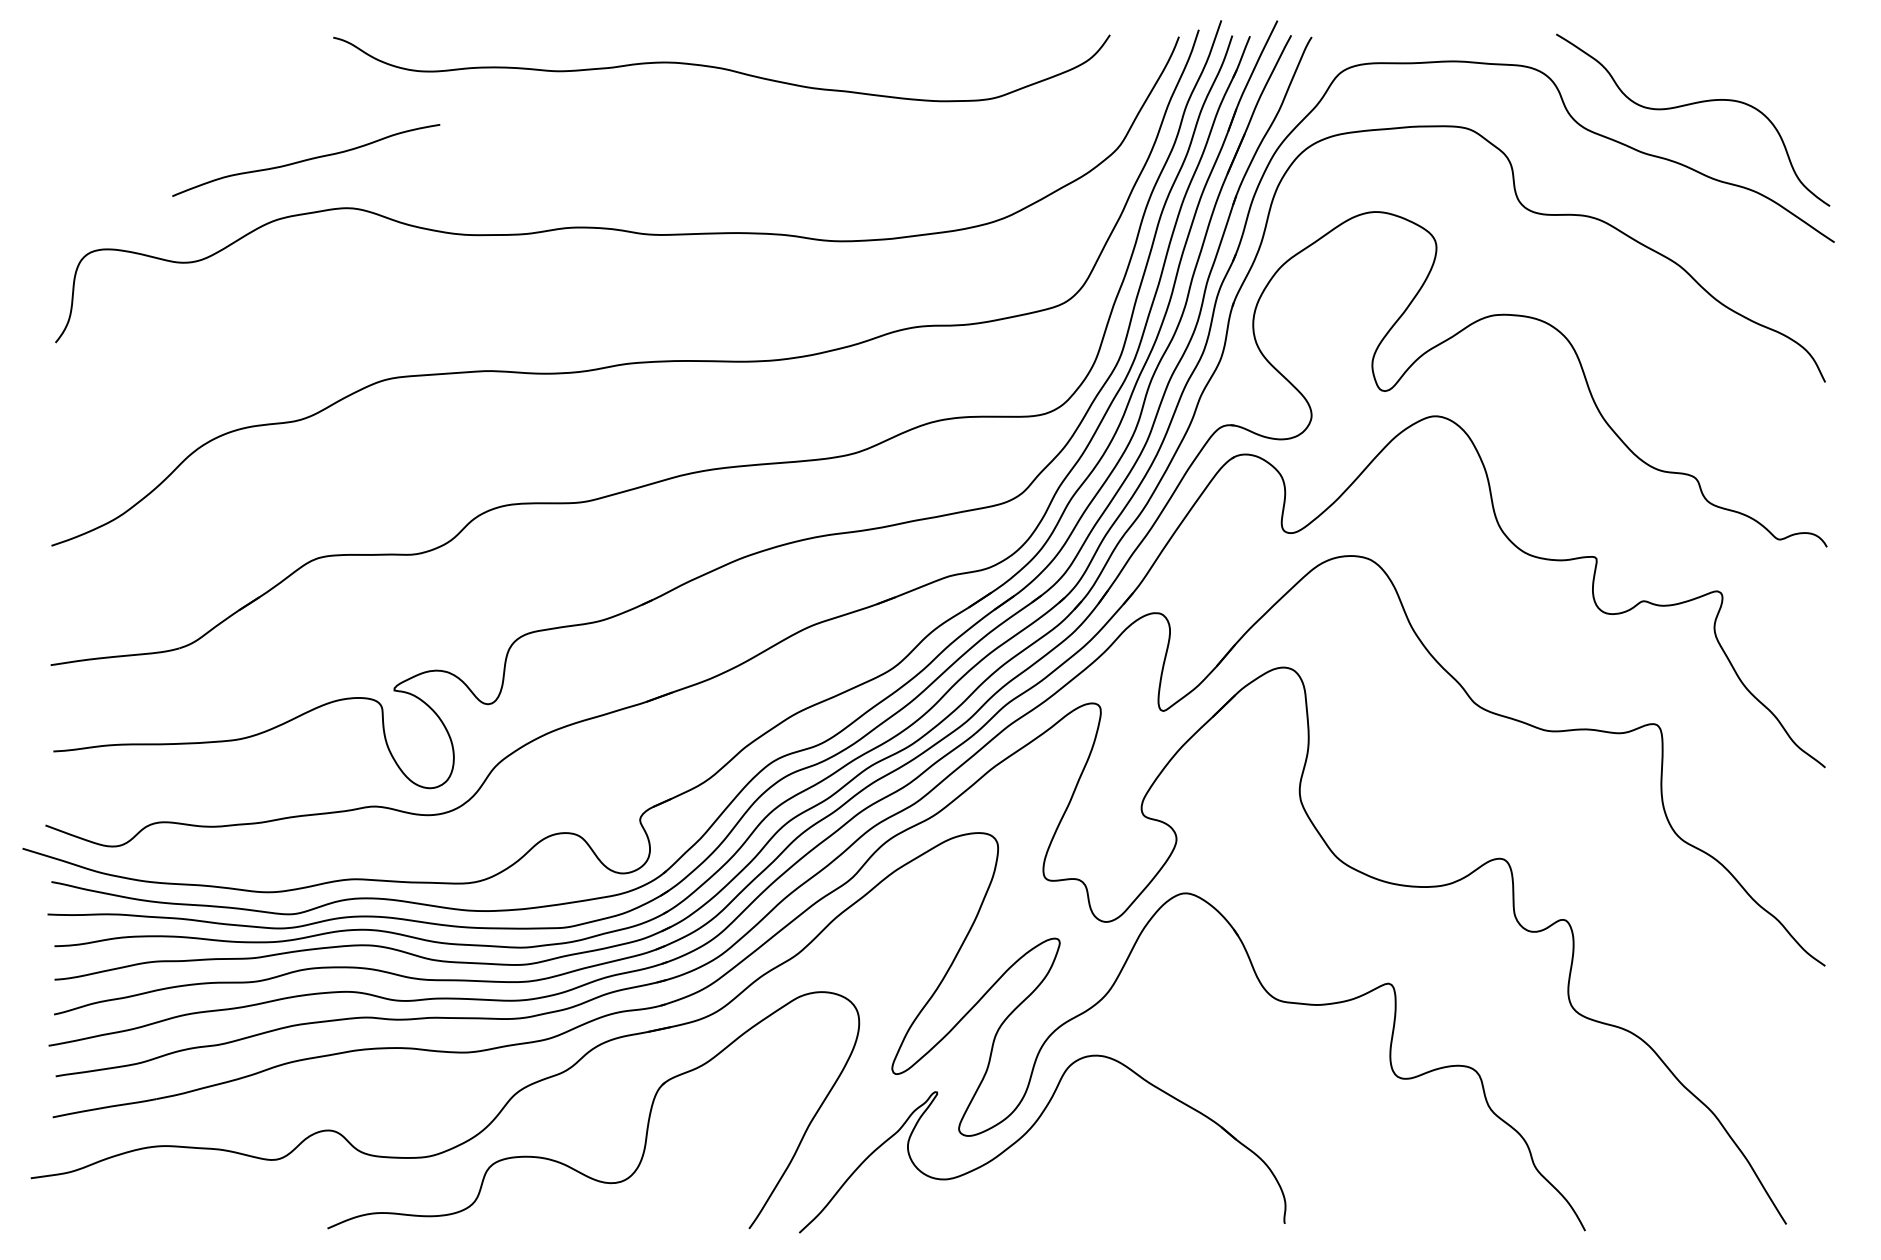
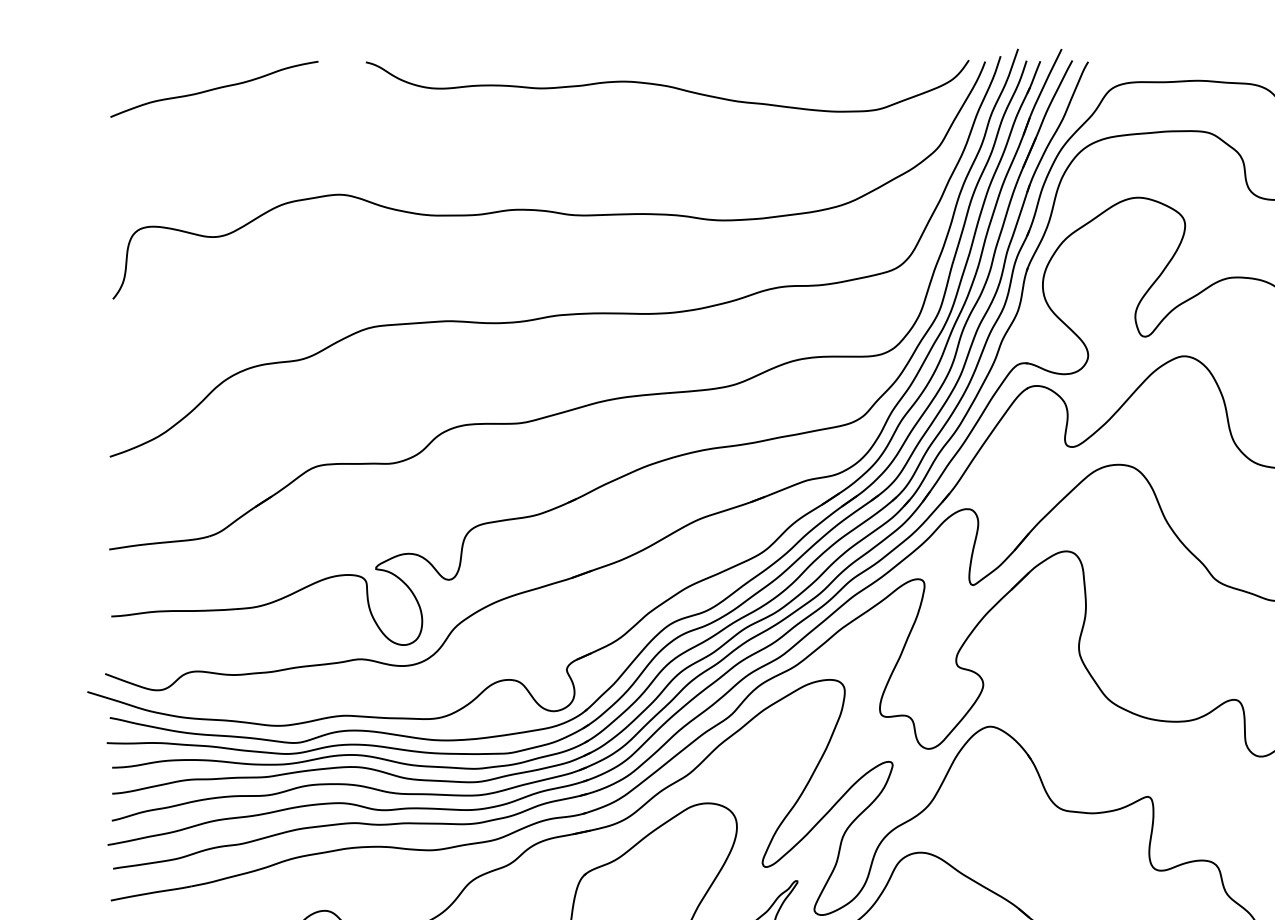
curve: (721, 68) -> (667, 86), moved
curve: (306, 160) -> (214, 89), moved

